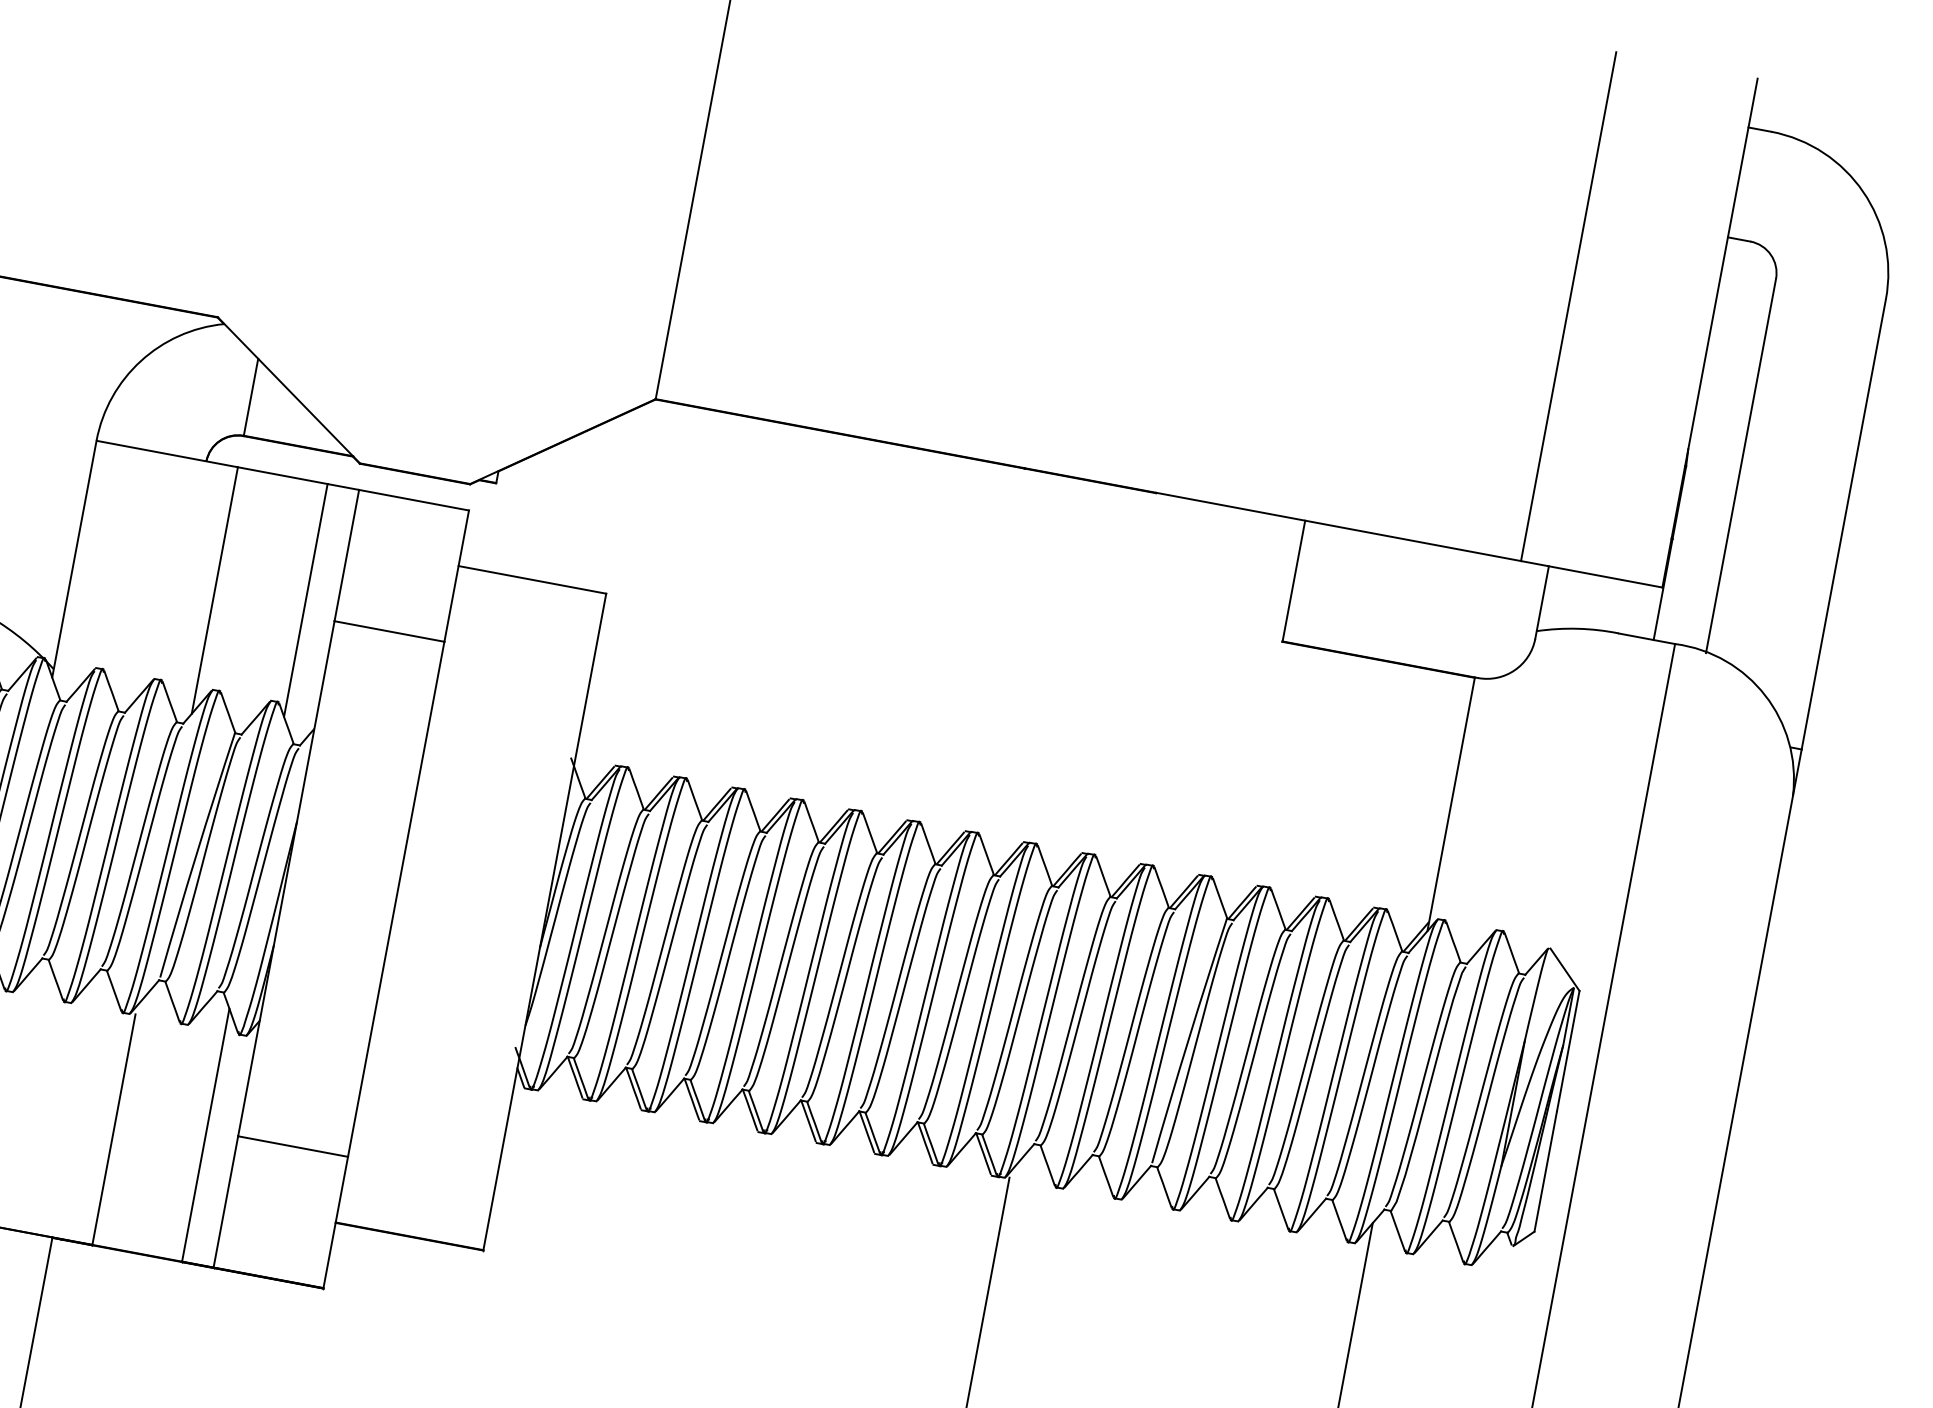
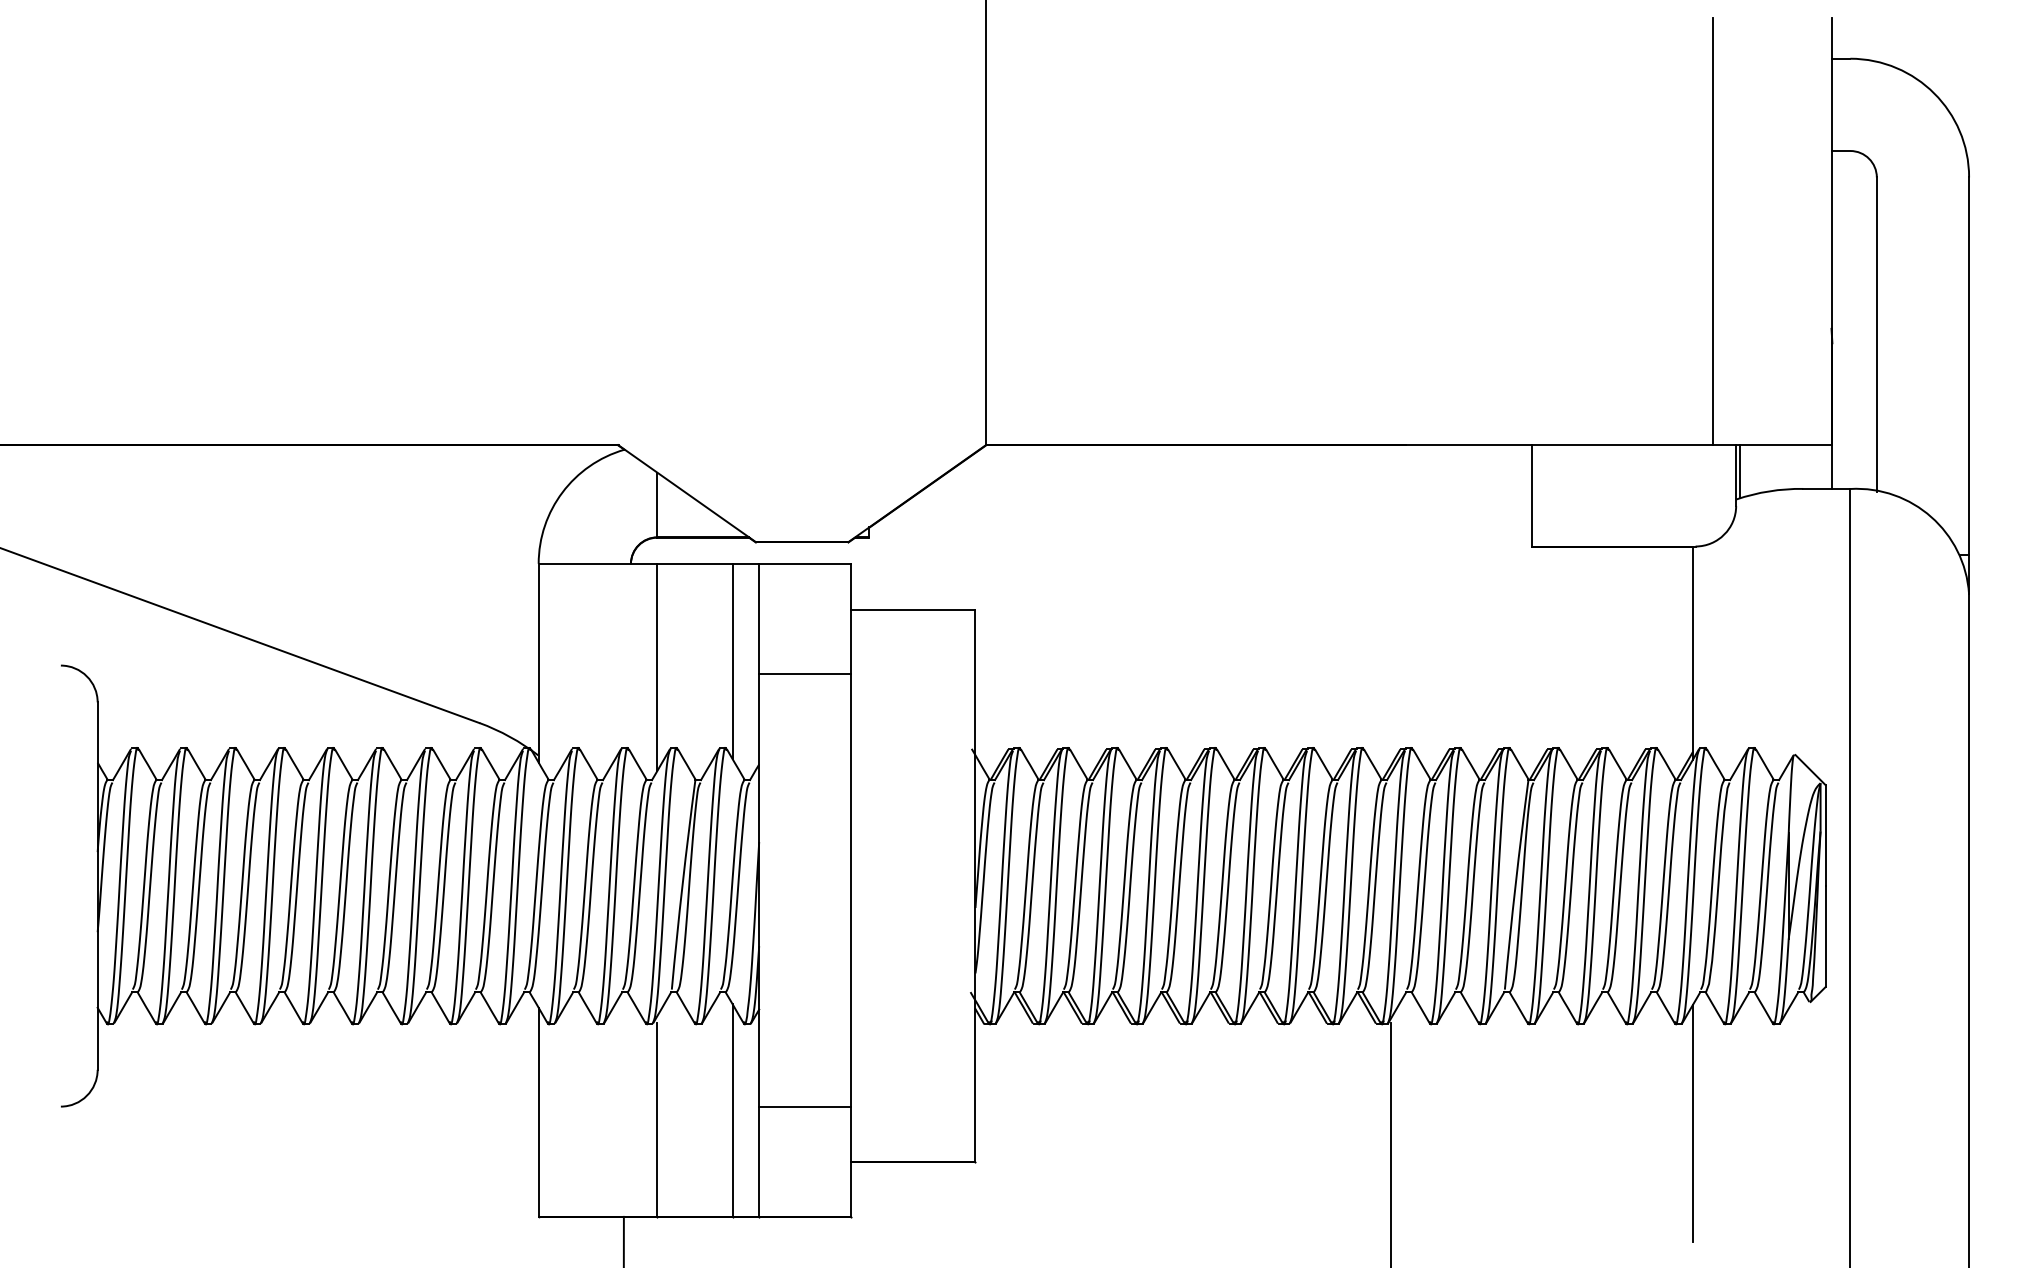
line: (1548, 598) -> (1740, 471), added

